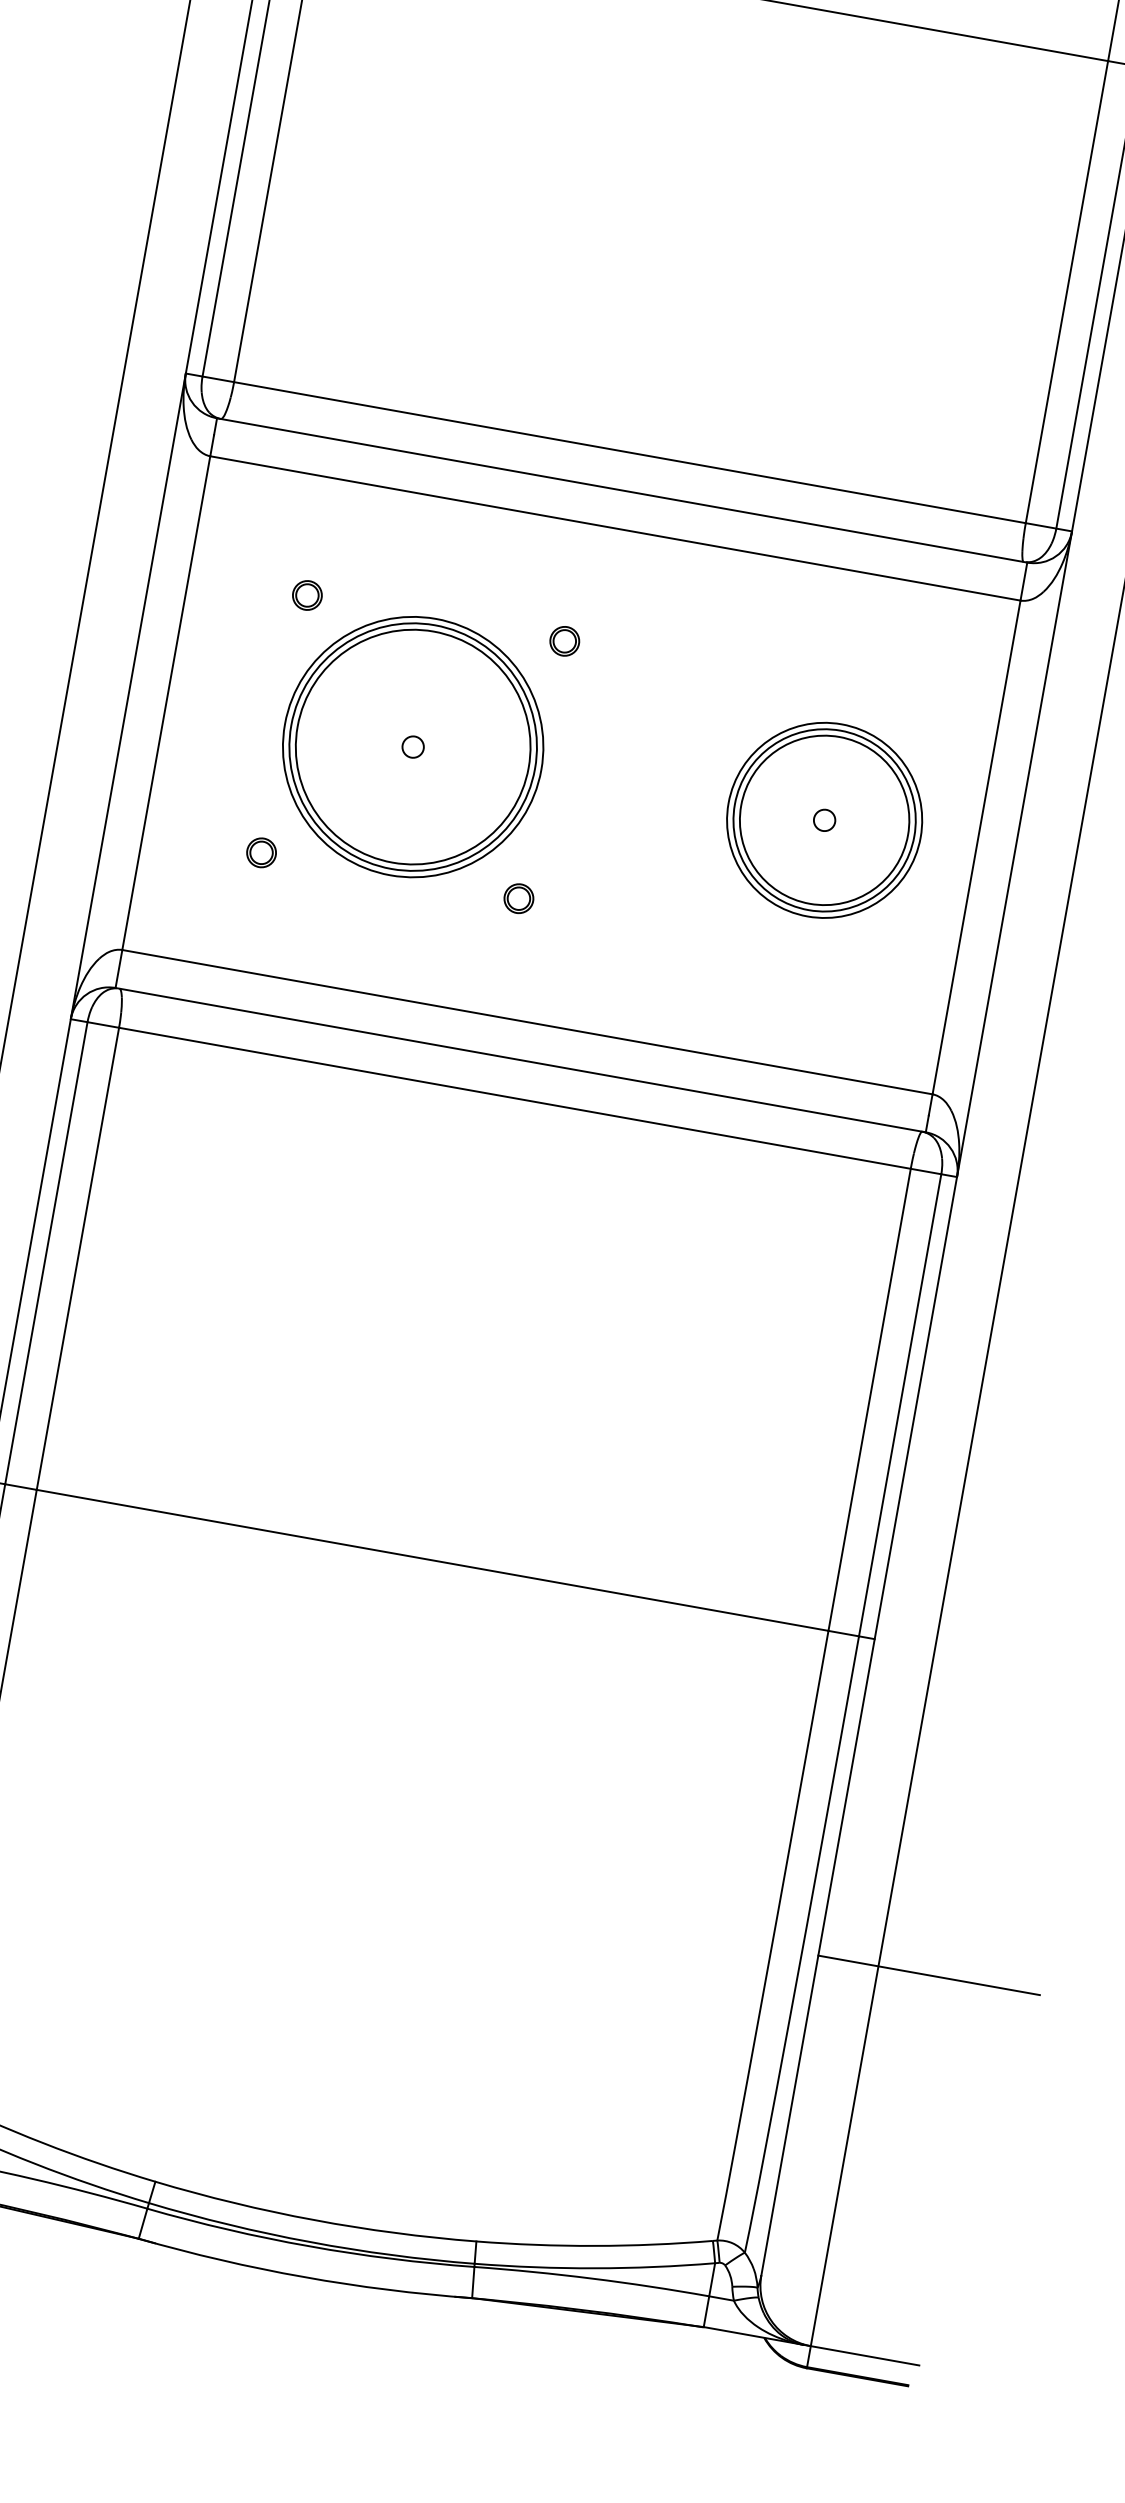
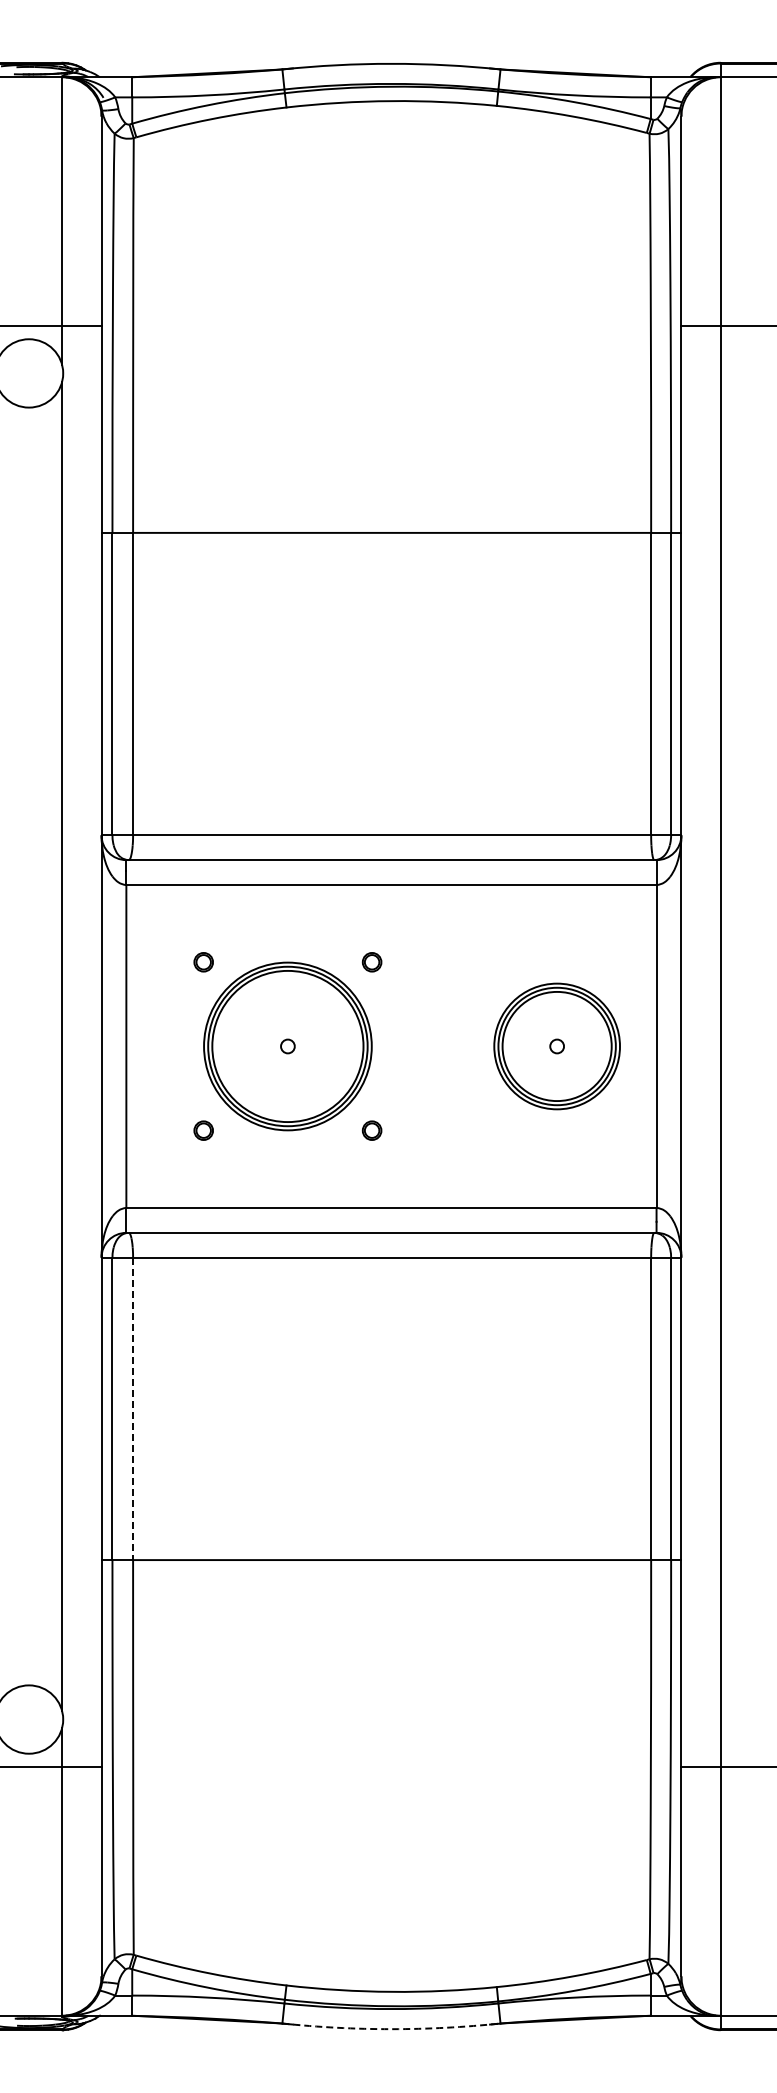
line: (78, 1259) -> (133, 1409), solid -> dashed
arc: (303, 2277) -> (391, 2029), solid -> dashed

